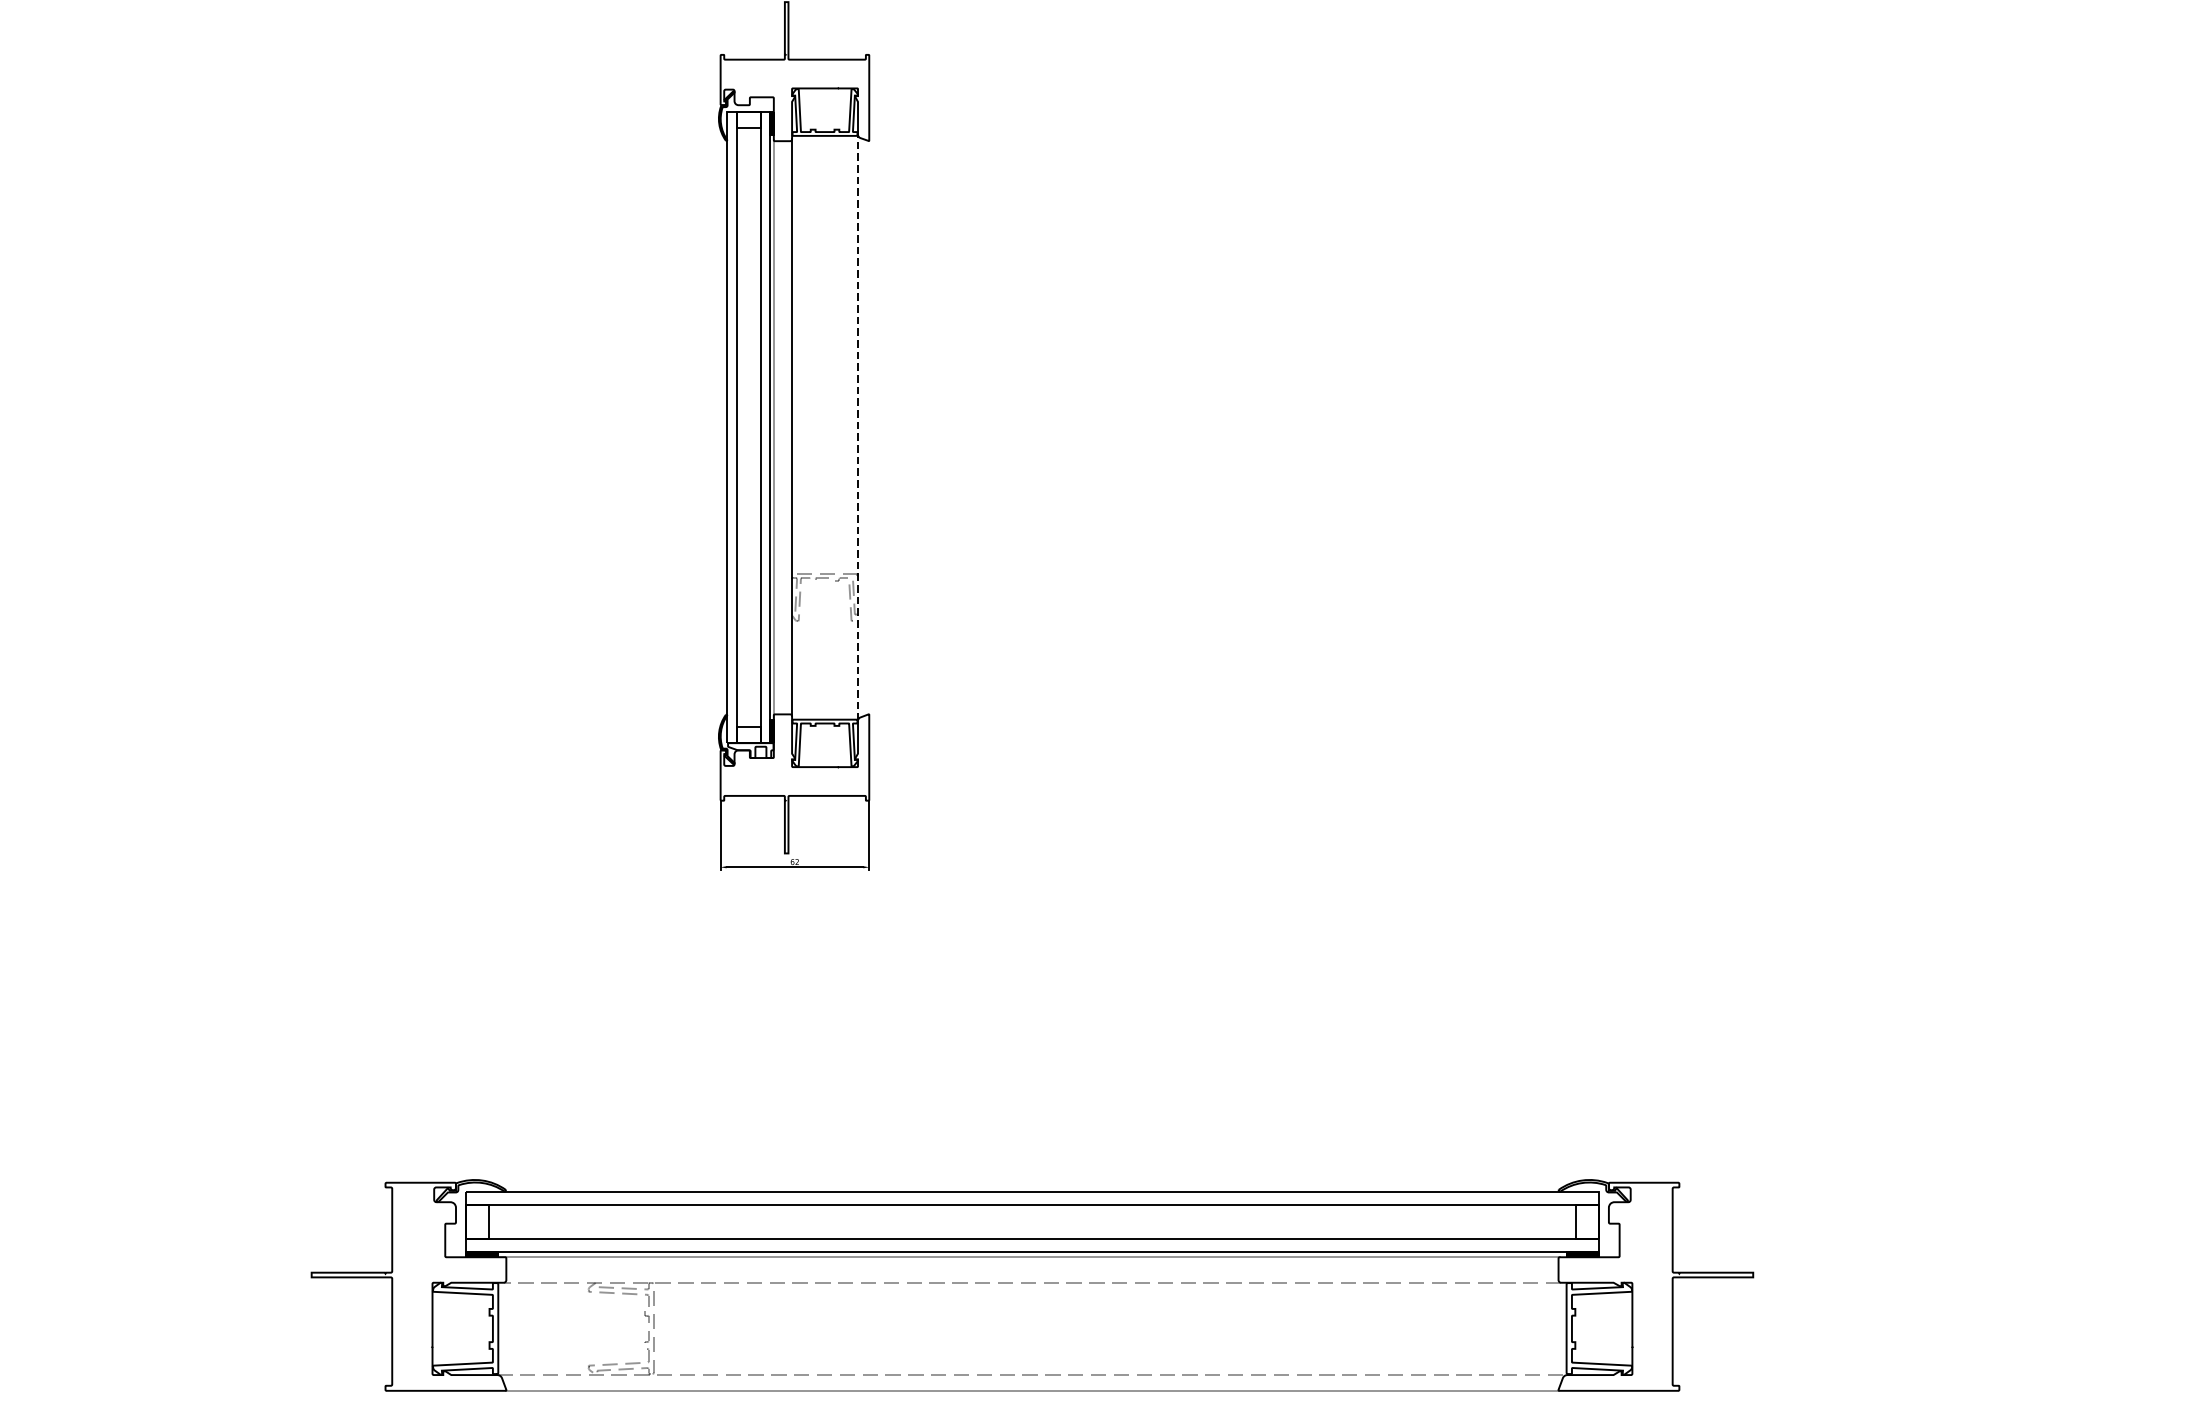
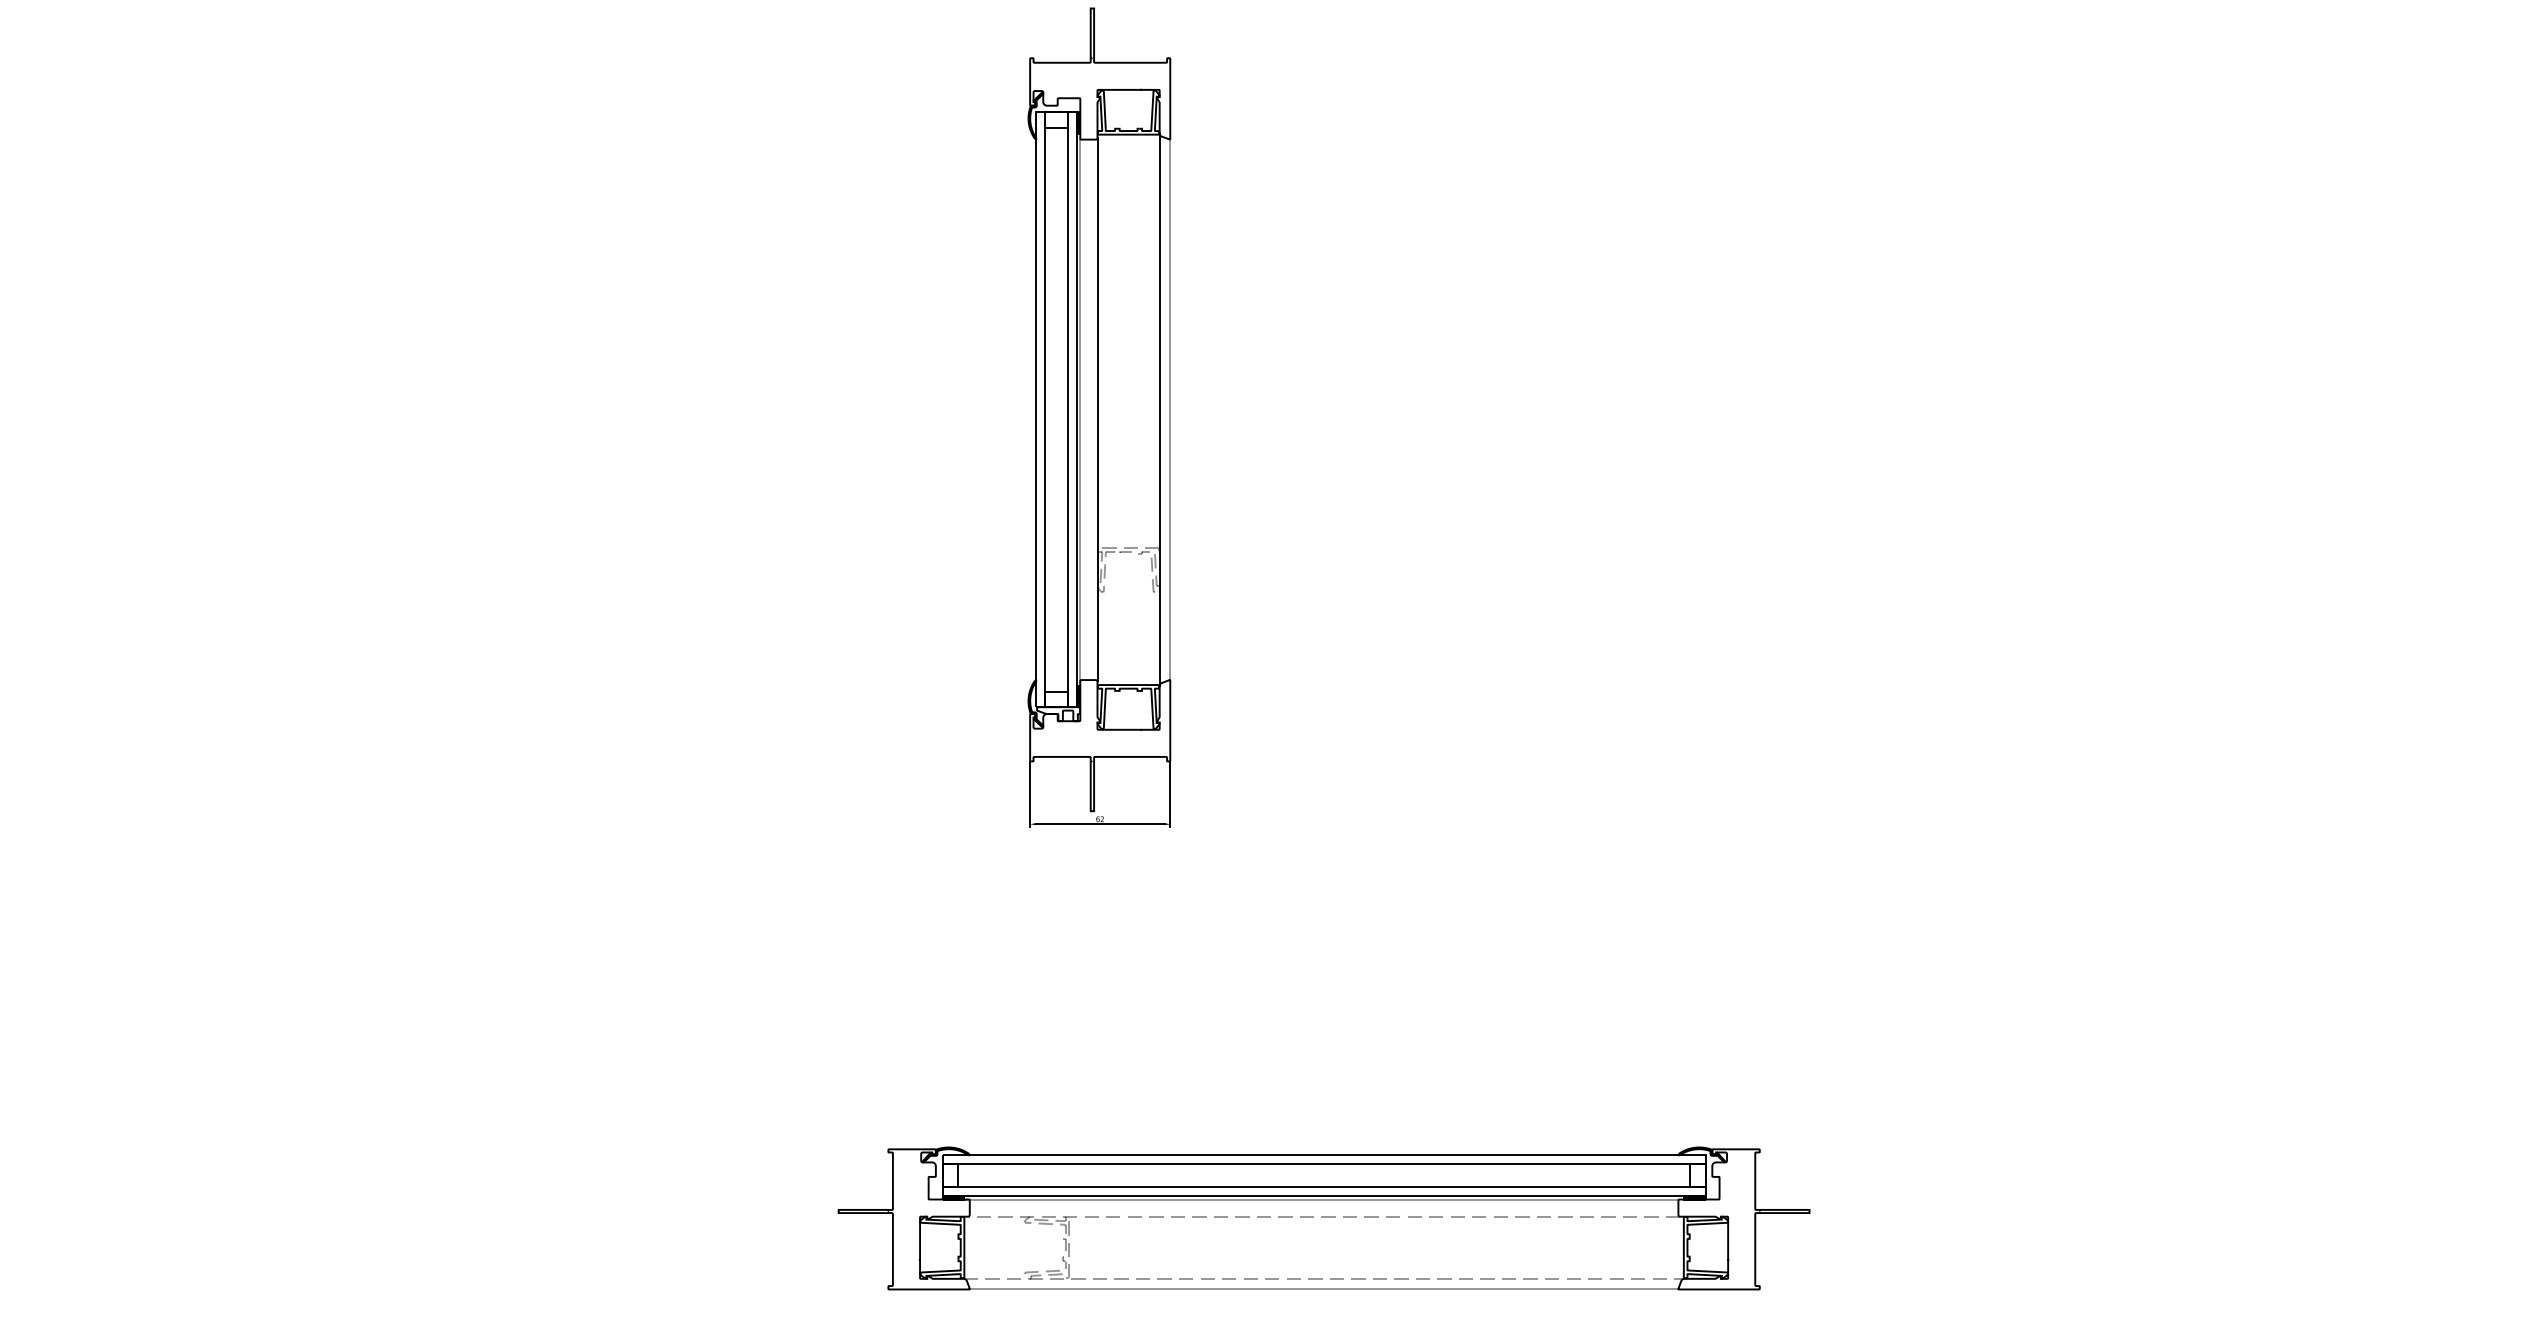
line: (857, 427) -> (1159, 409), dashed -> solid
line: (869, 427) -> (1170, 409), added
part: (1031, 1285) -> (1323, 1218), size x0.71

